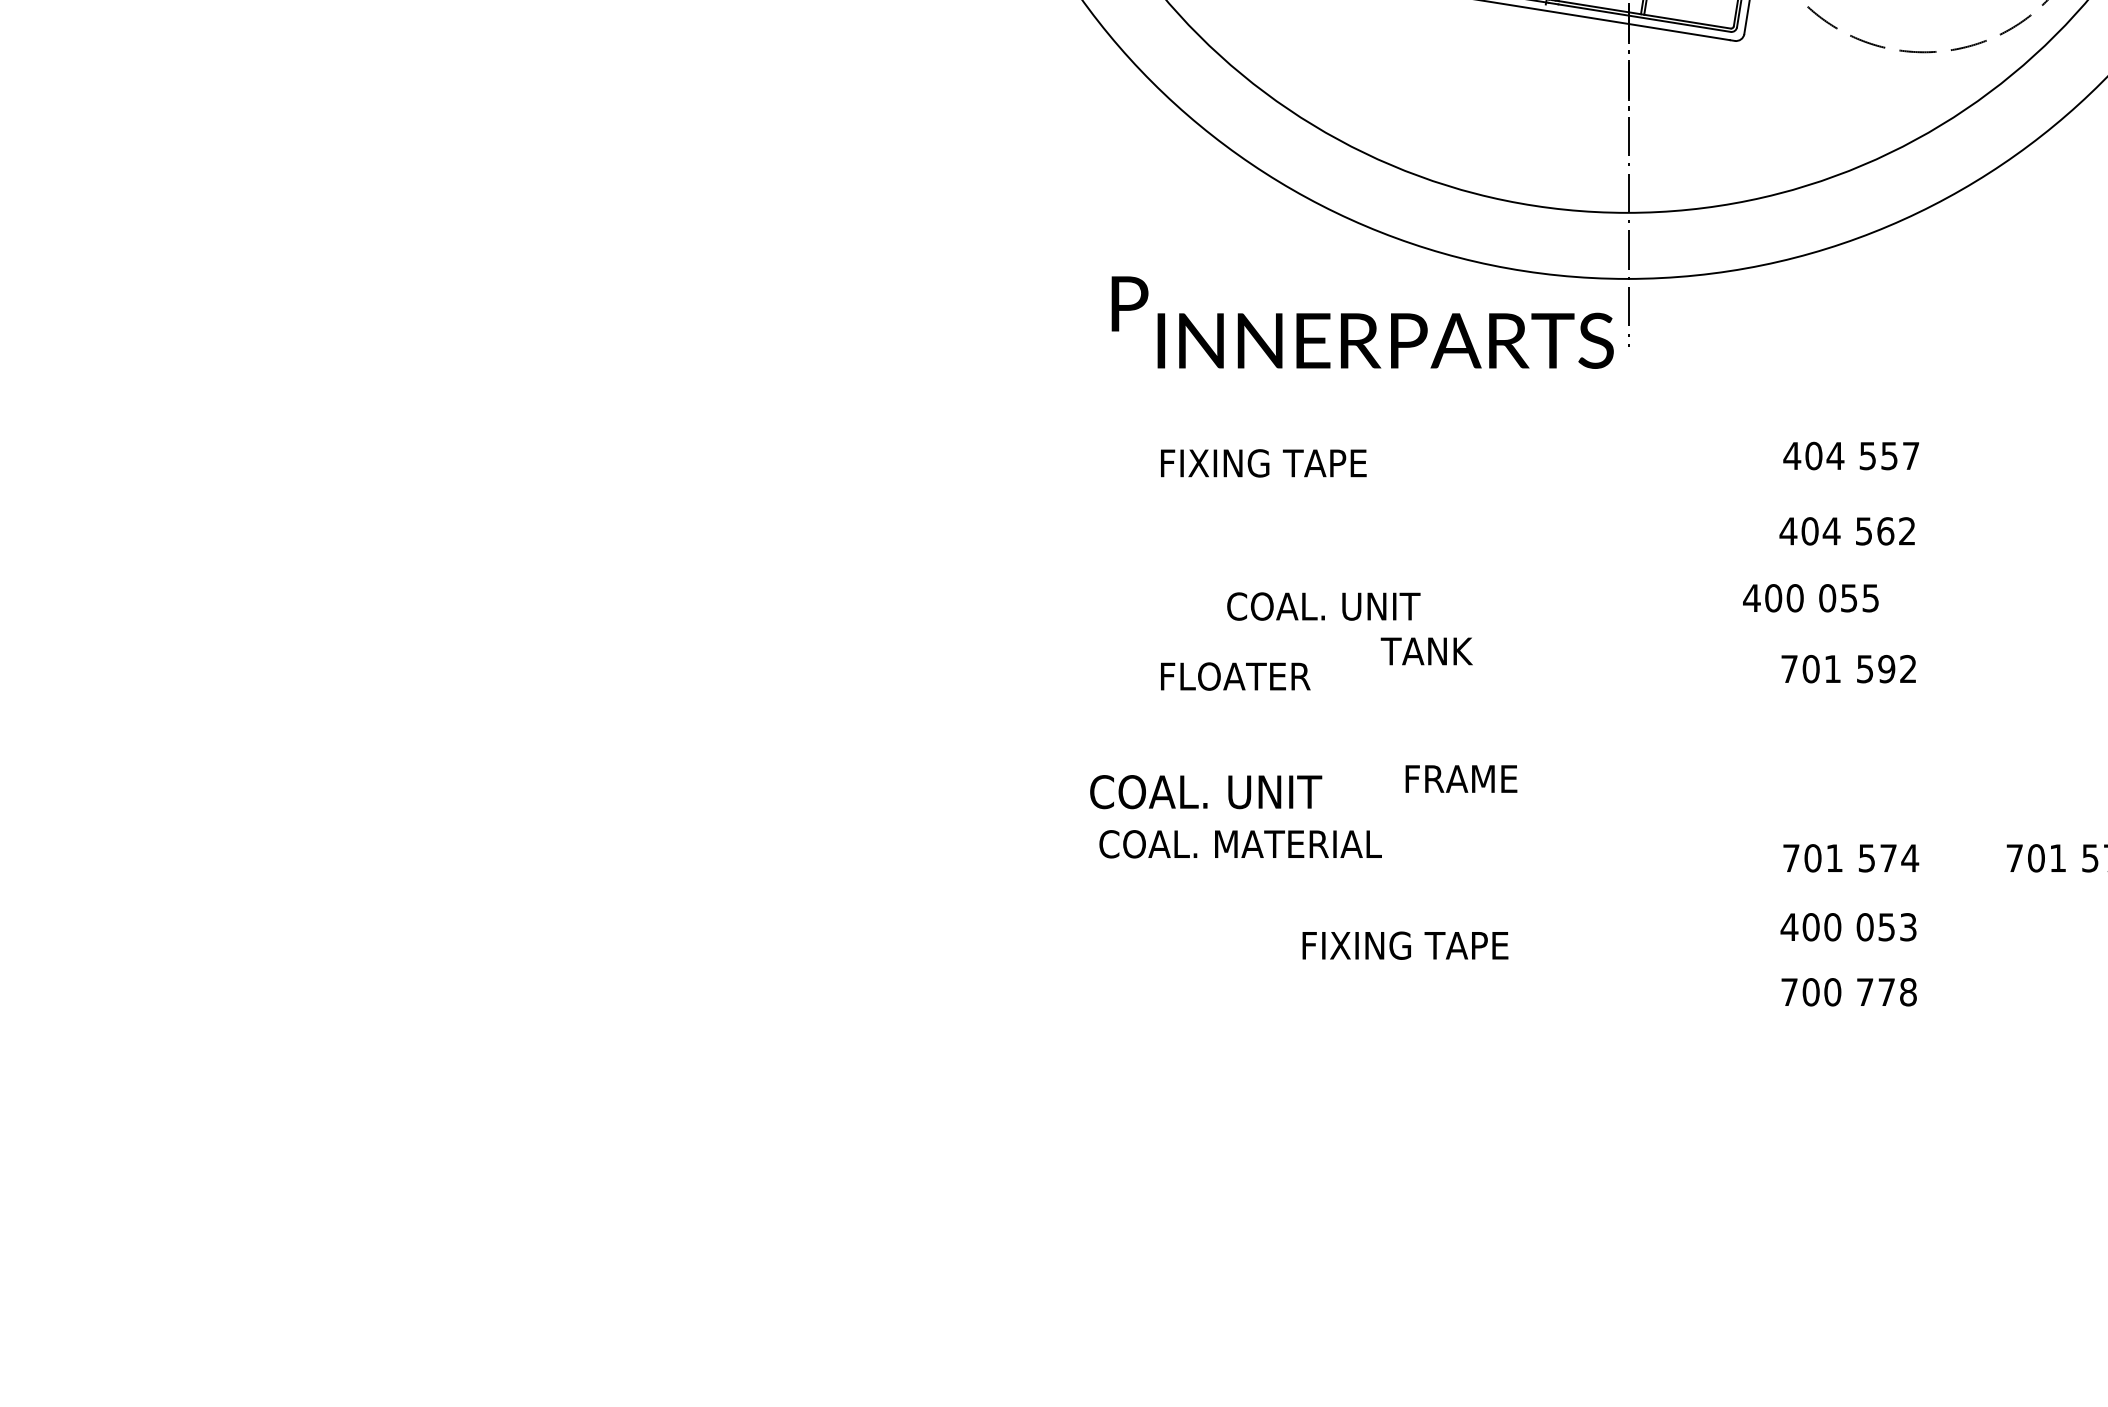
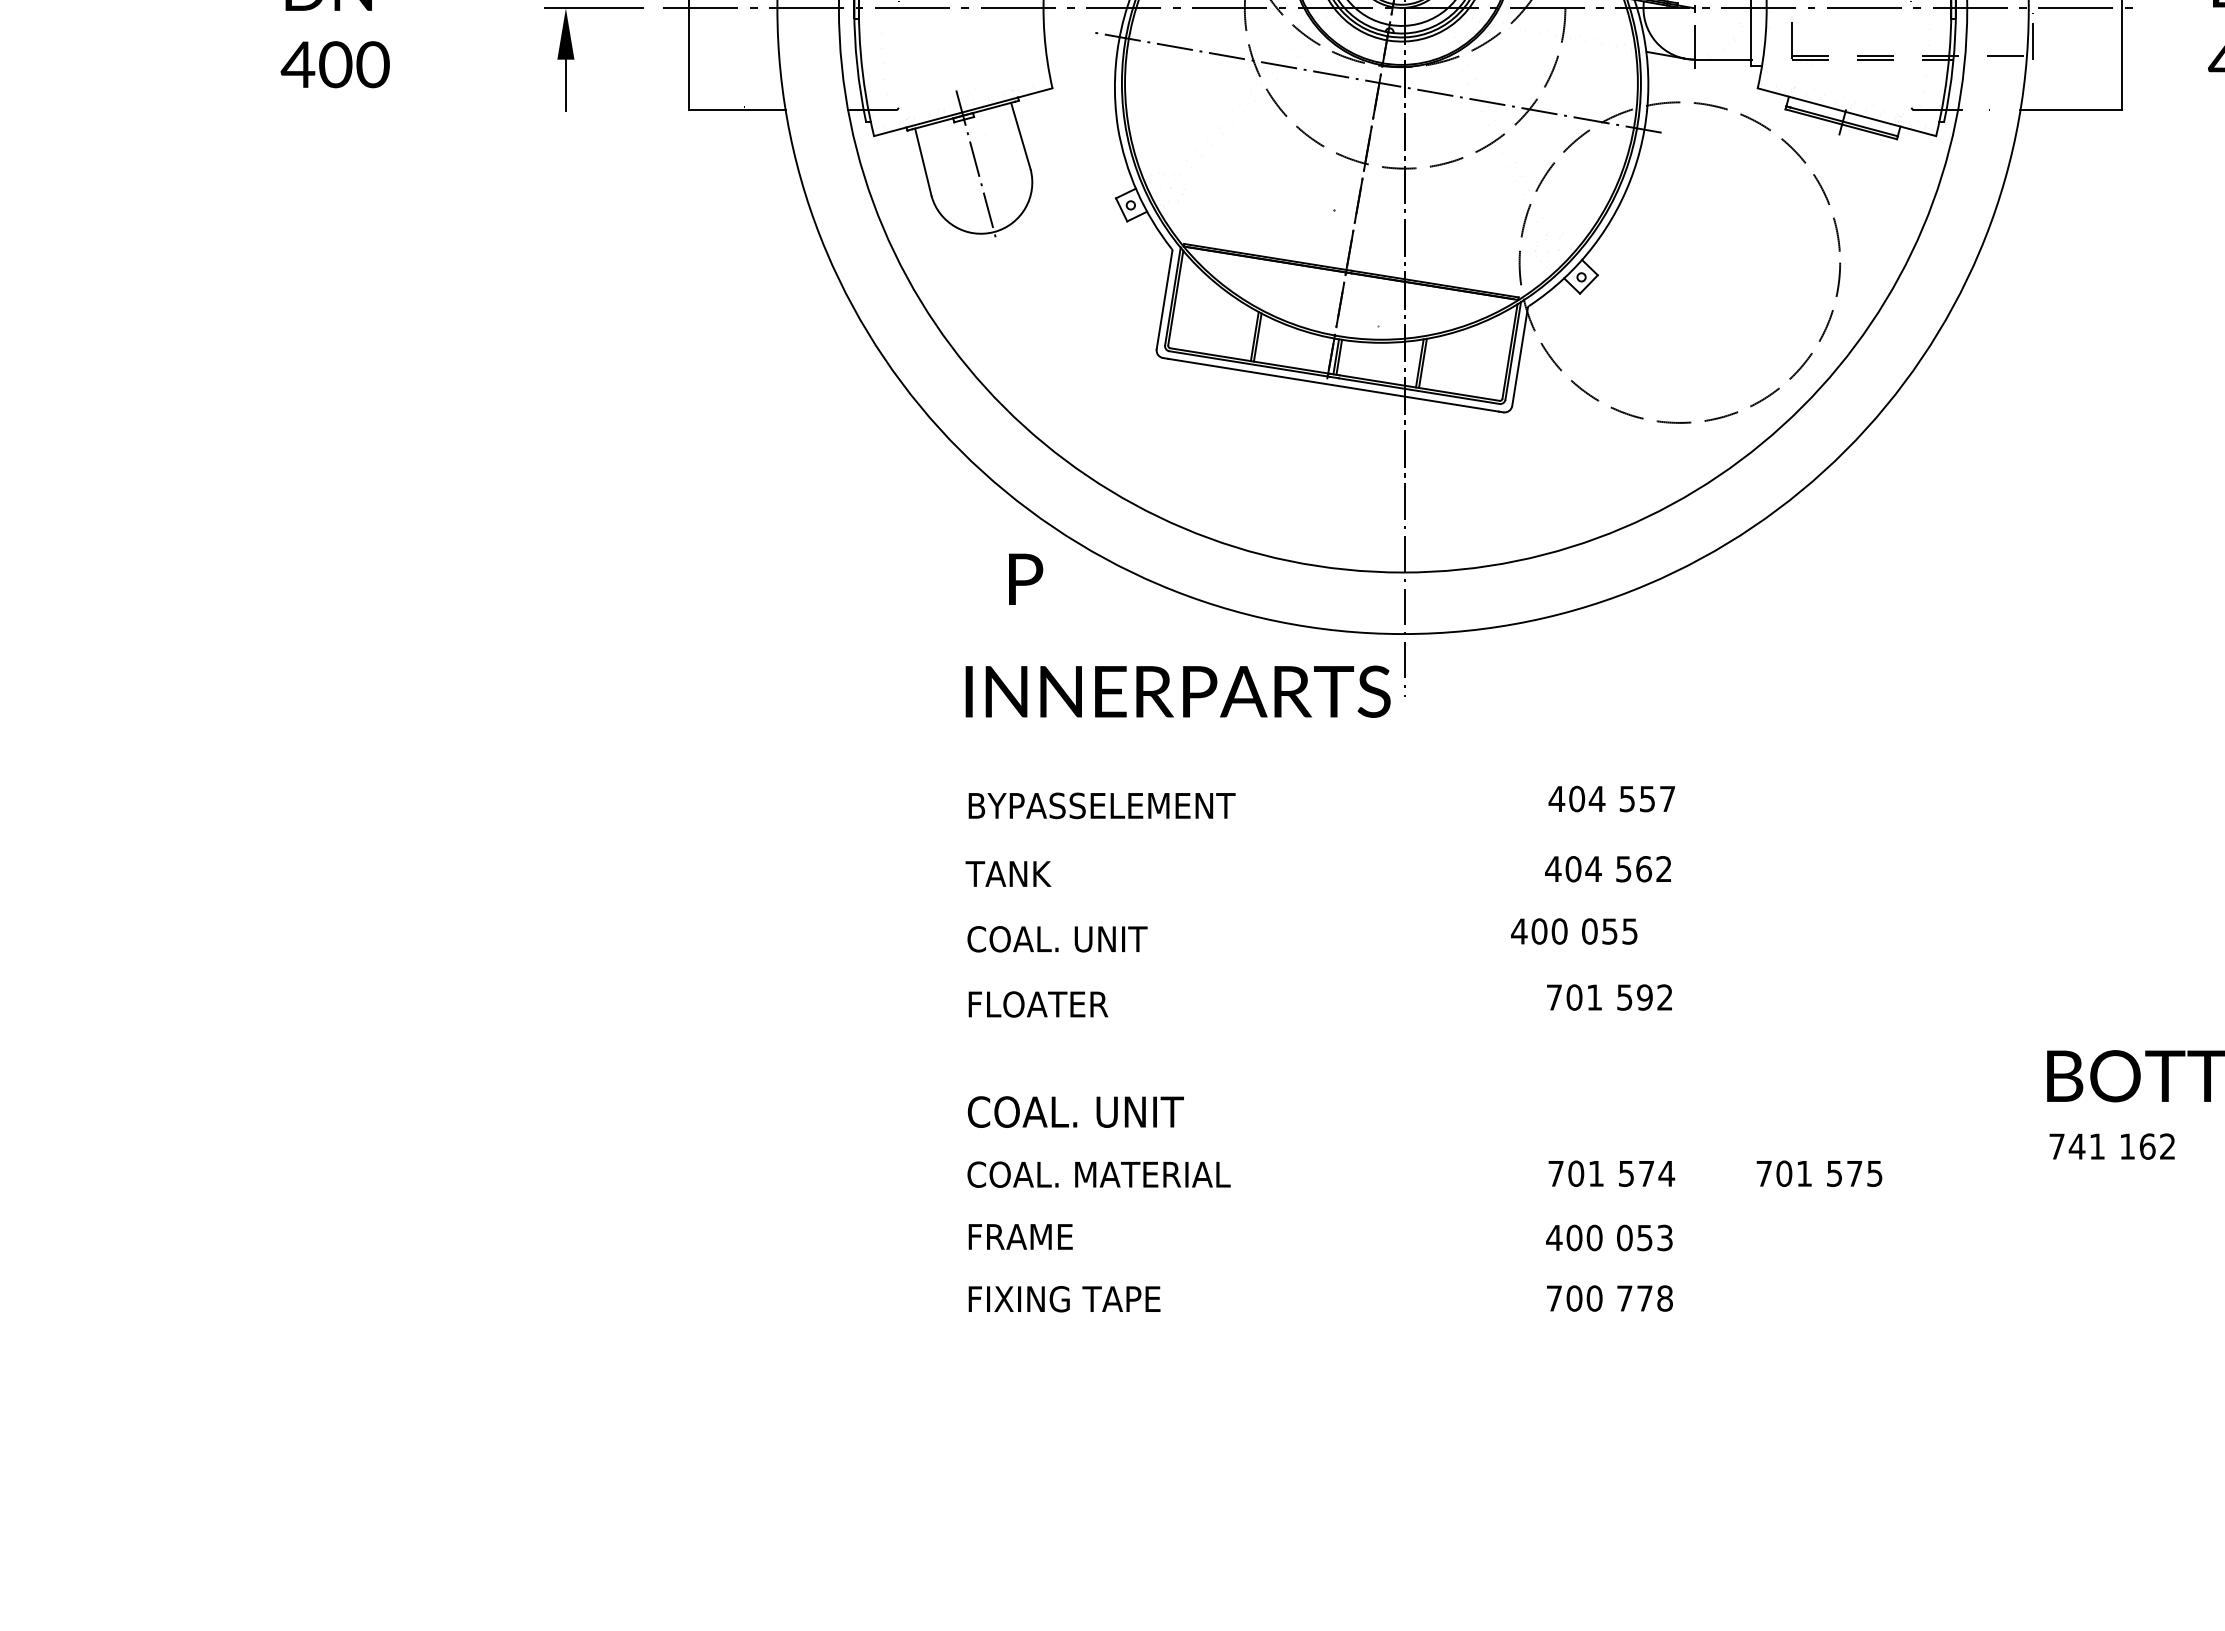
text: (1130, 303) -> (1026, 578), moved
text: (1305, 462) -> (1103, 805), FIXING TAPE -> BYPASSELEMENT
text: (1323, 606) -> (1057, 939), moved
text: (1426, 650) -> (1008, 873), moved
text: (1461, 778) -> (1020, 1236), moved
text: (1205, 791) -> (1075, 1111), moved
text: (1240, 844) -> (1098, 1174), moved
text: (1405, 946) -> (1064, 1299), moved

